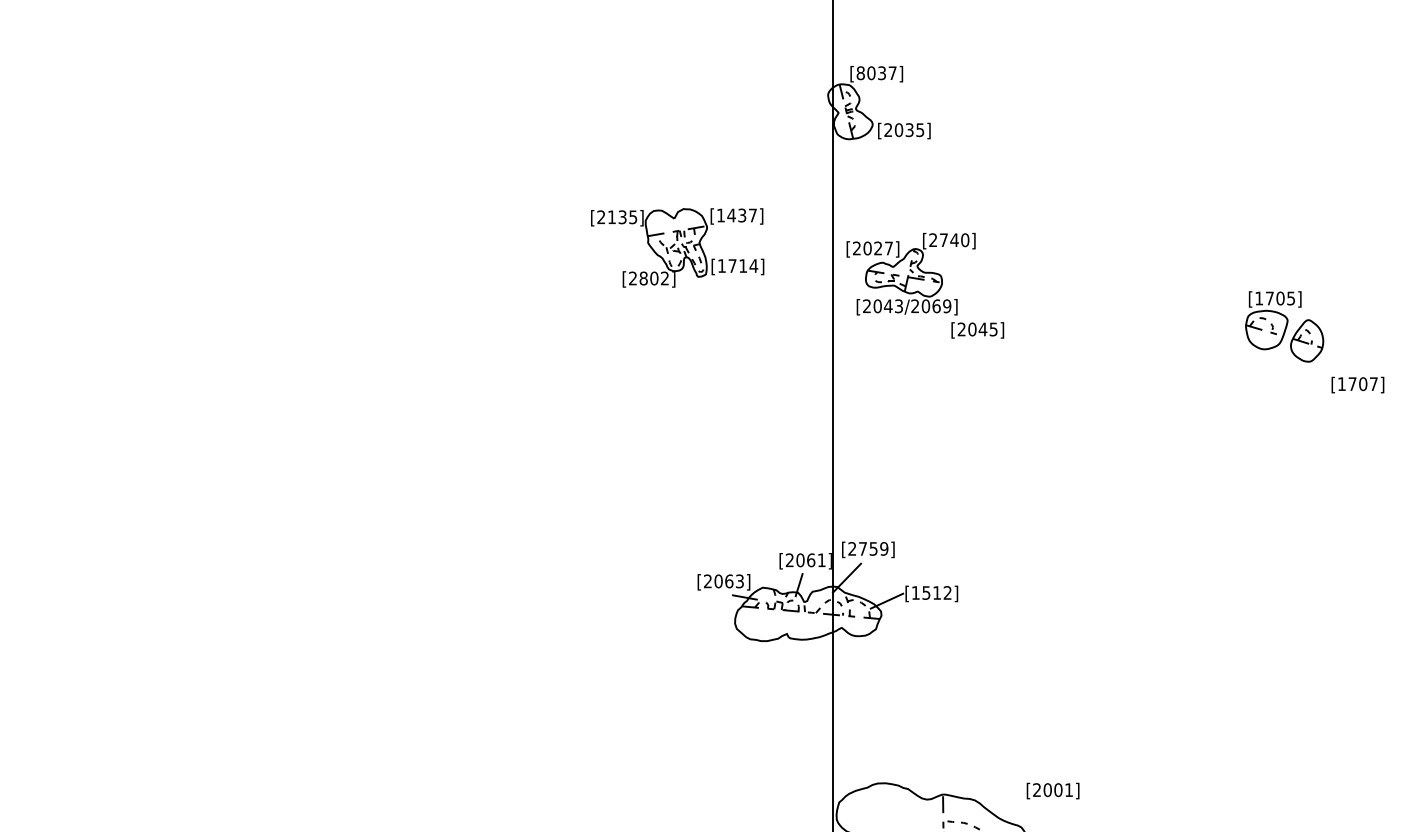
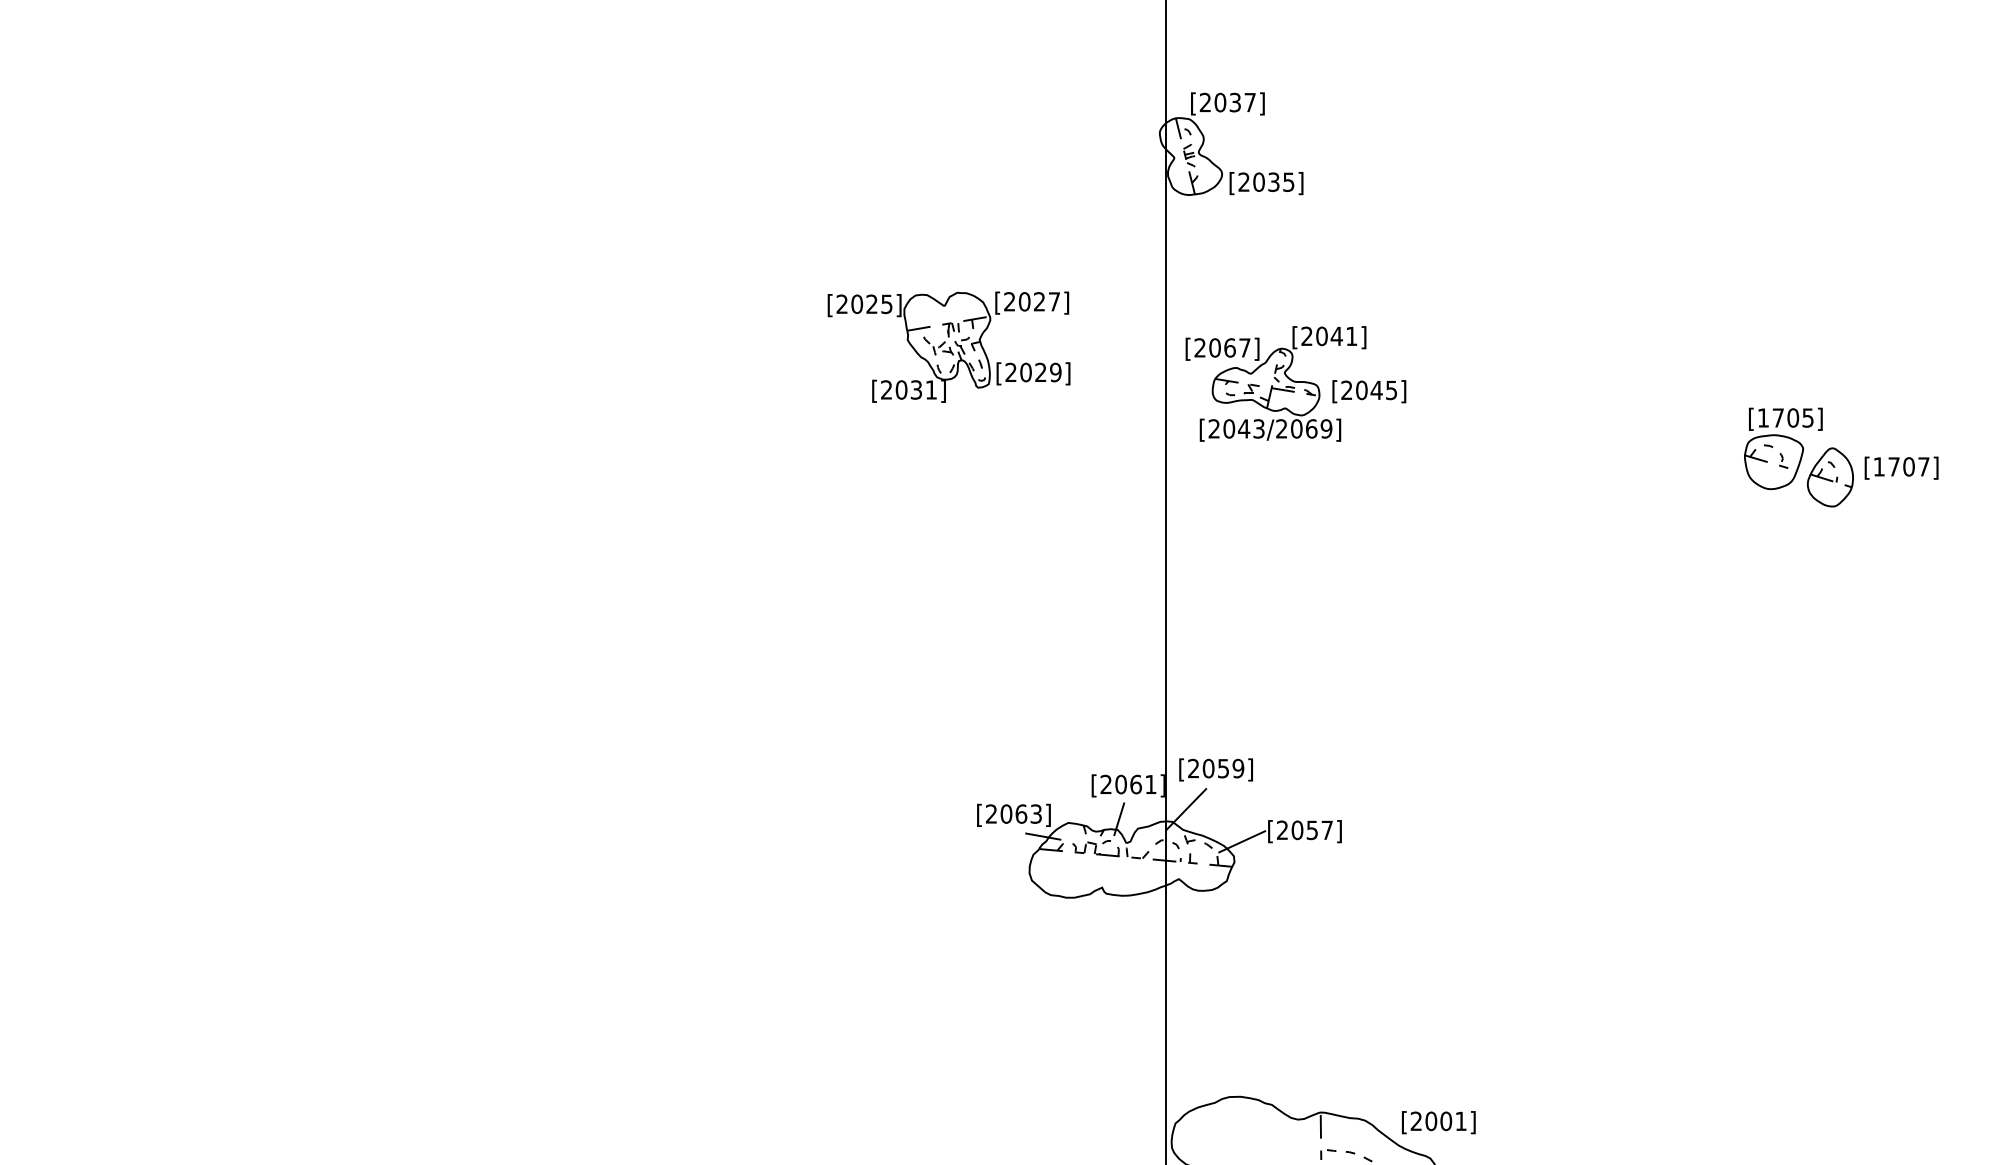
text: (860, 73) -> (1205, 102), [8037] -> [2037]
text: (731, 215) -> (1024, 301), [1437] -> [2027]
text: (617, 217) -> (864, 304), [2135] -> [2025]
text: (954, 240) -> (1336, 336), [2740] -> [2041]
text: (877, 248) -> (1229, 347), [2027] -> [2067]
text: (737, 266) -> (1033, 372), [1714] -> [2029]
text: (653, 278) -> (915, 389), [2802] -> [2031]
text: (977, 330) -> (1369, 391), moved
text: (1357, 384) -> (1901, 467), moved
text: (862, 548) -> (1208, 768), [2759] -> [2059]
text: (931, 593) -> (1304, 830), [1512] -> [2057]
text: (1052, 790) -> (1438, 1122), moved

